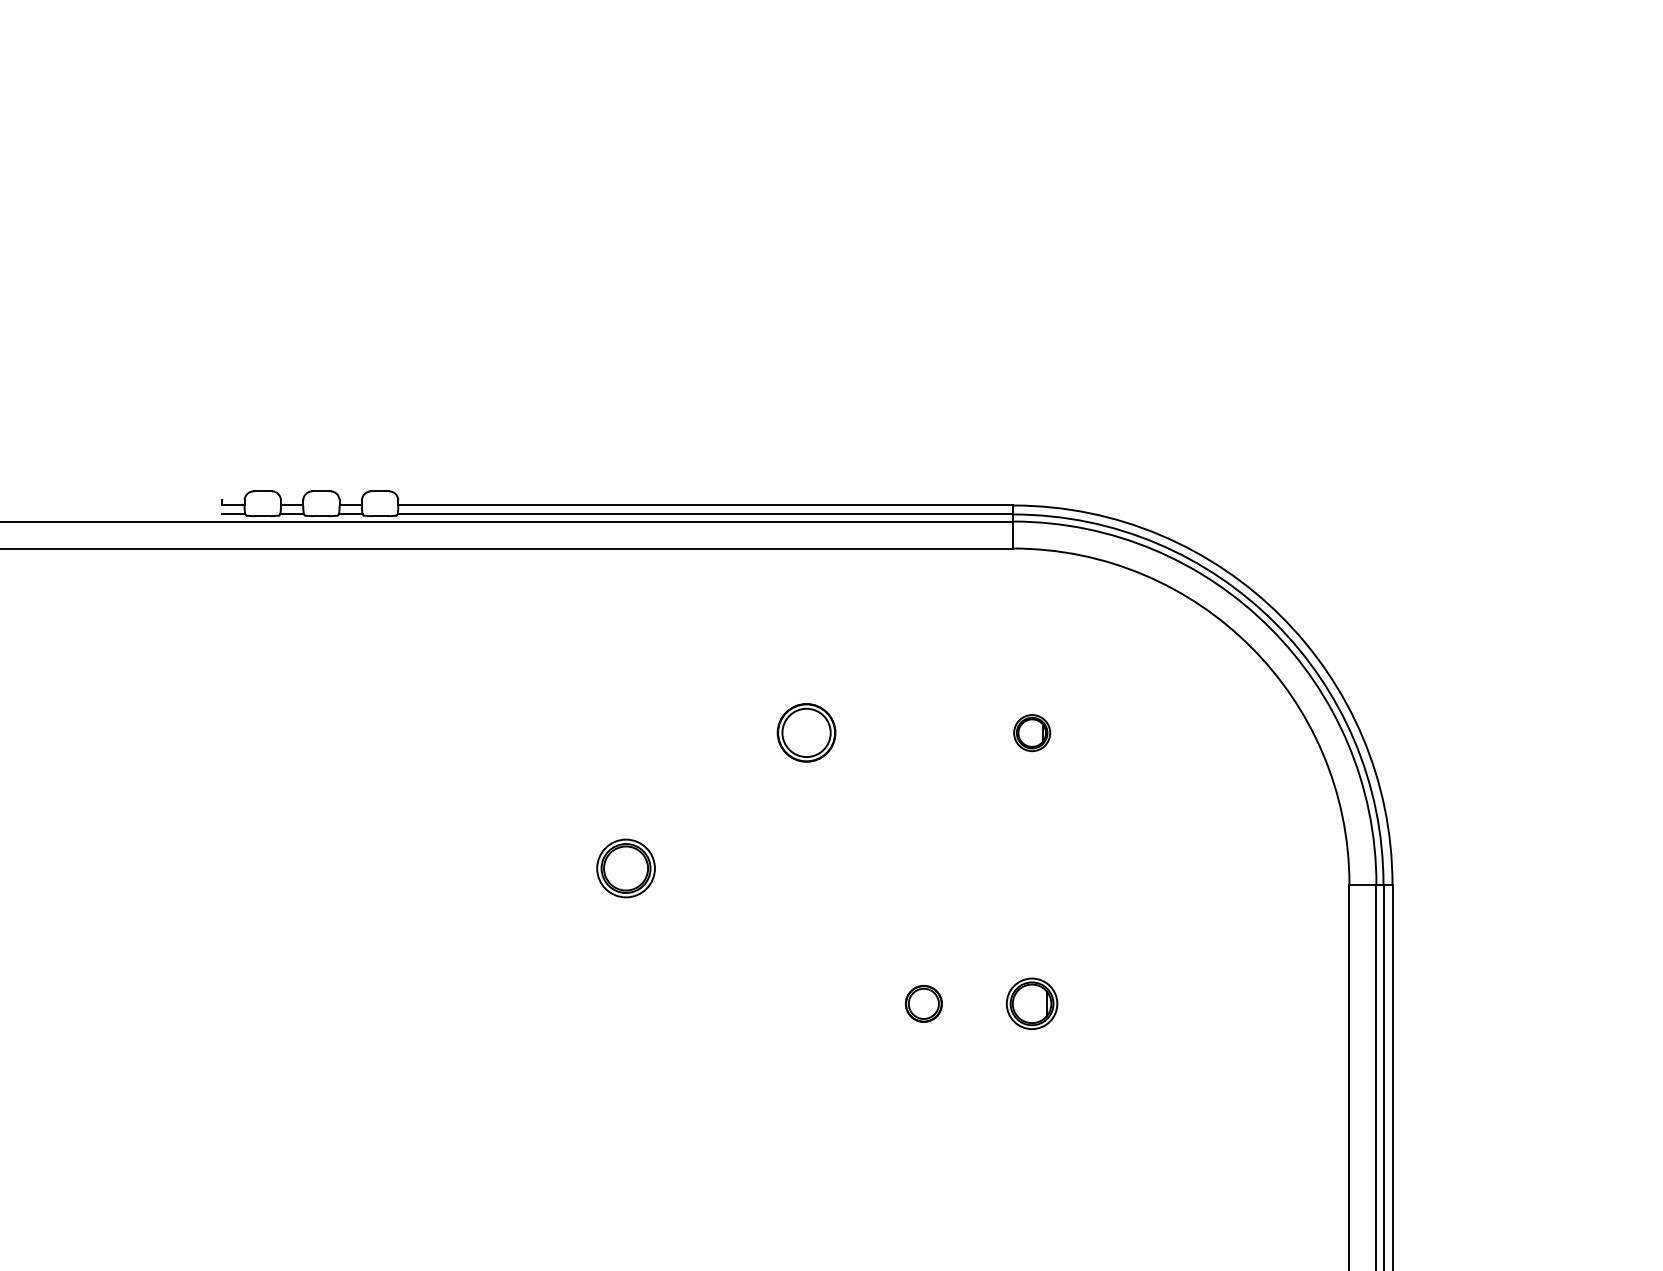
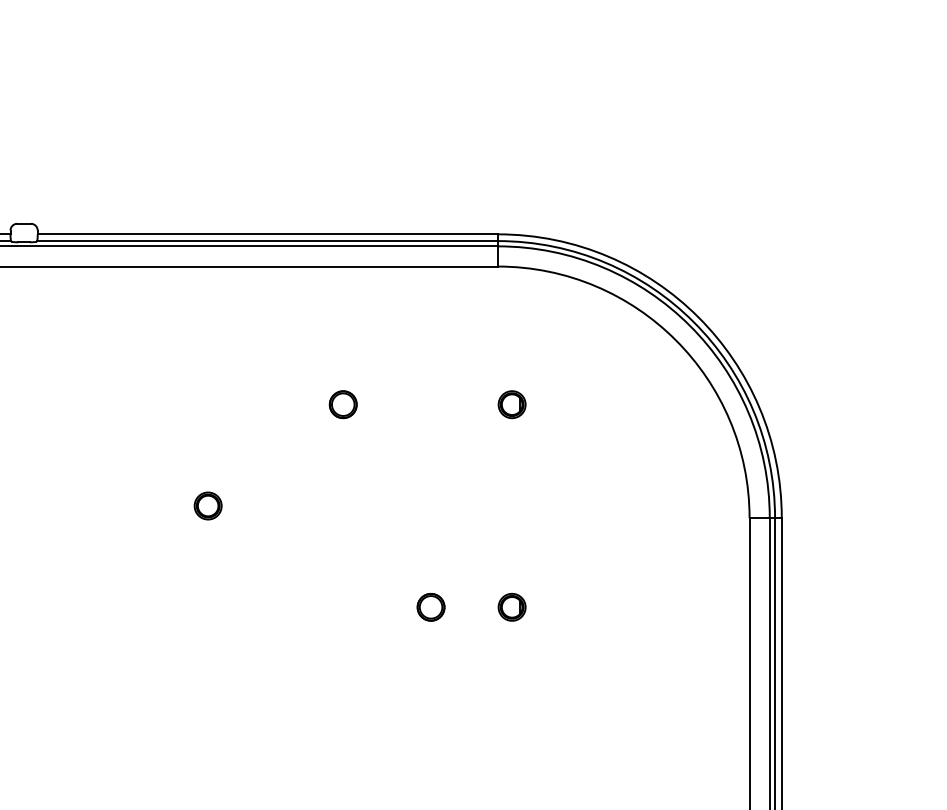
part: (806, 733) -> (343, 404), size x0.62
part: (625, 868) -> (207, 506), size x0.62
part: (1032, 1003) -> (512, 607), size x0.71

